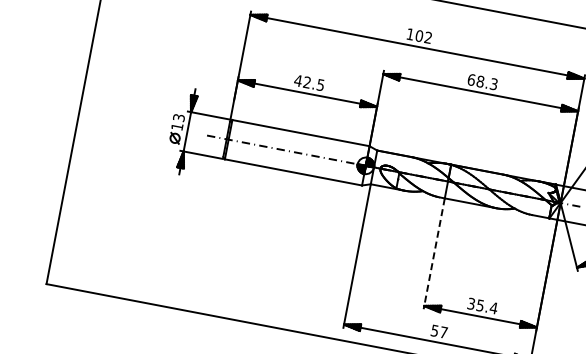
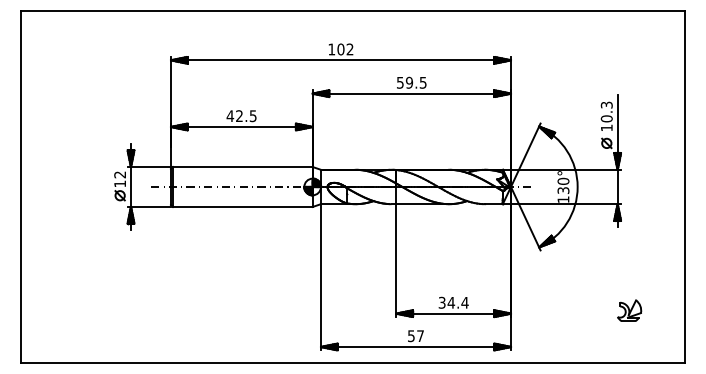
text: (482, 81) -> (411, 82), 68.3 -> 59.5
text: (179, 117) -> (120, 174), 13 -> 12
line: (434, 254) -> (396, 261), dashed -> solid
text: (480, 305) -> (451, 302), 35.4 -> 34.4

